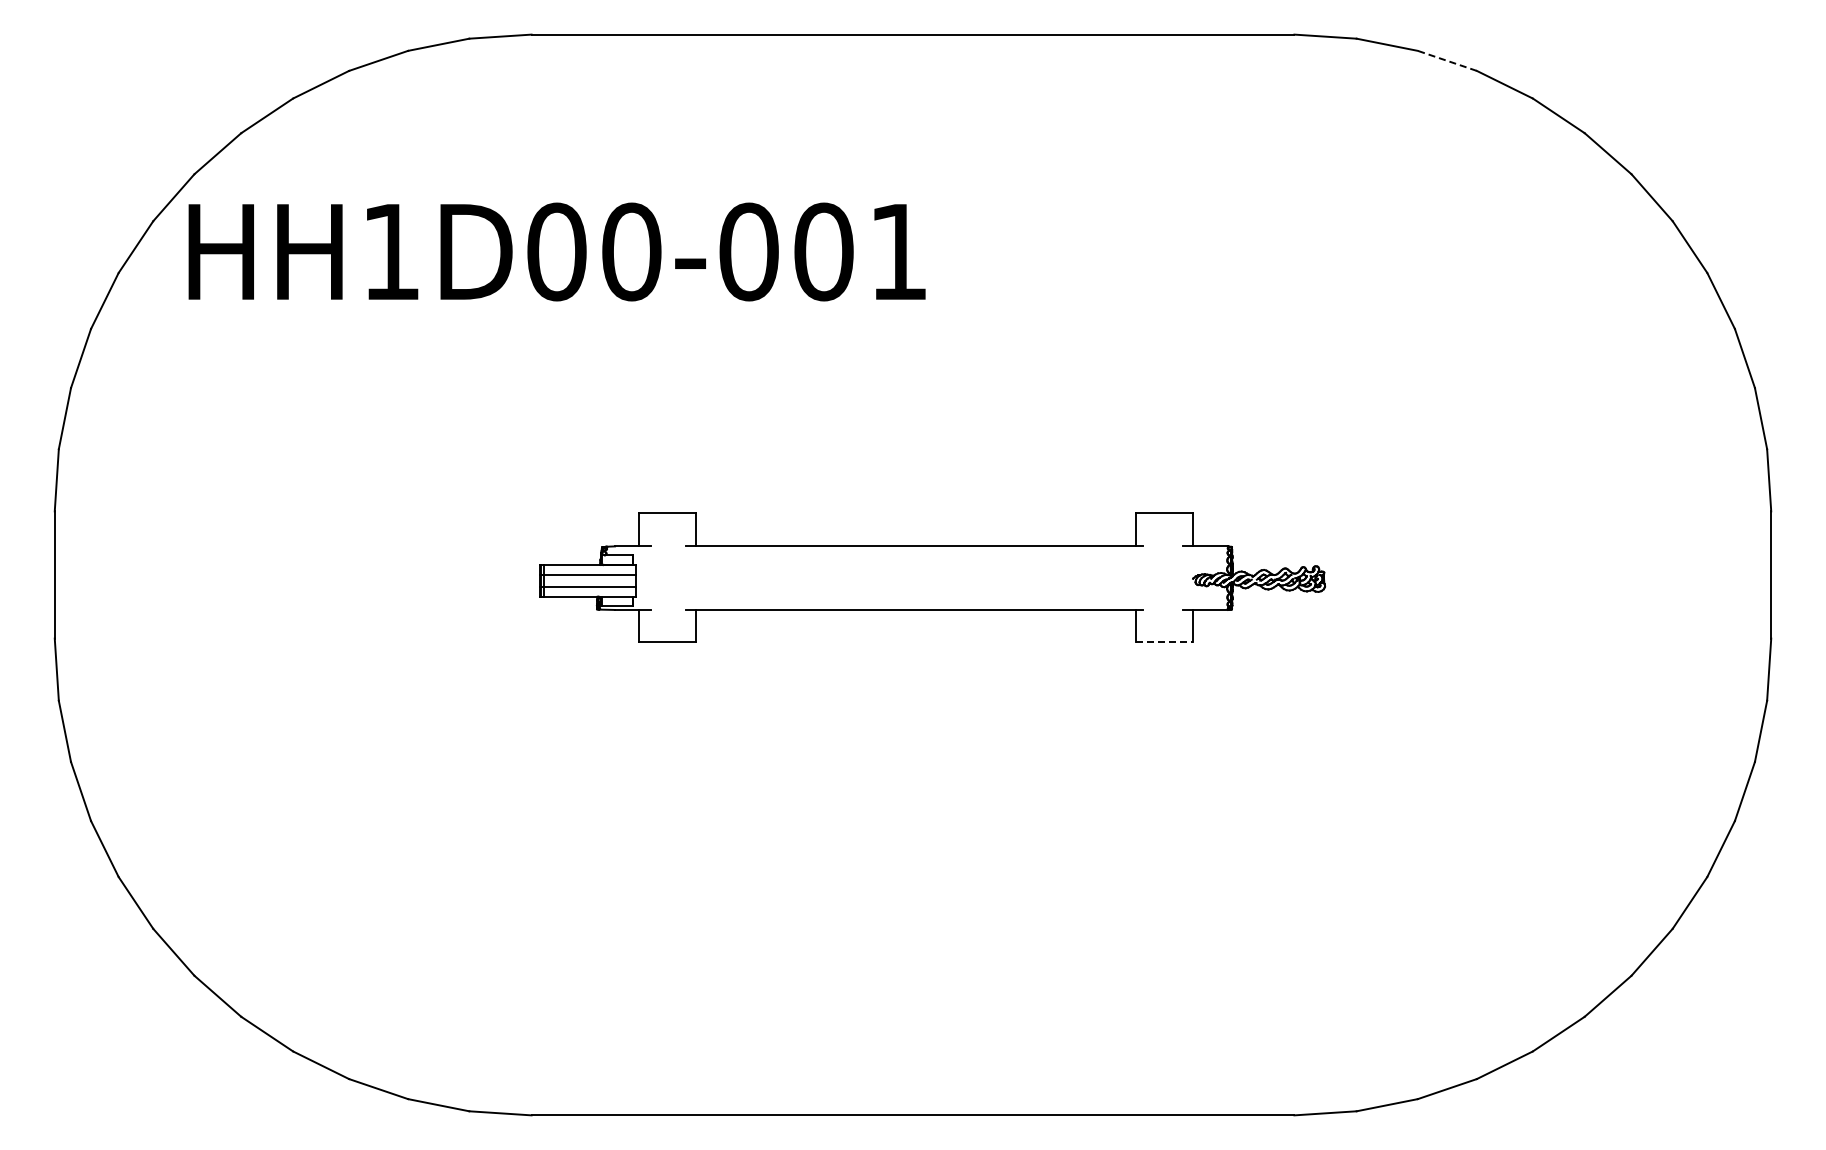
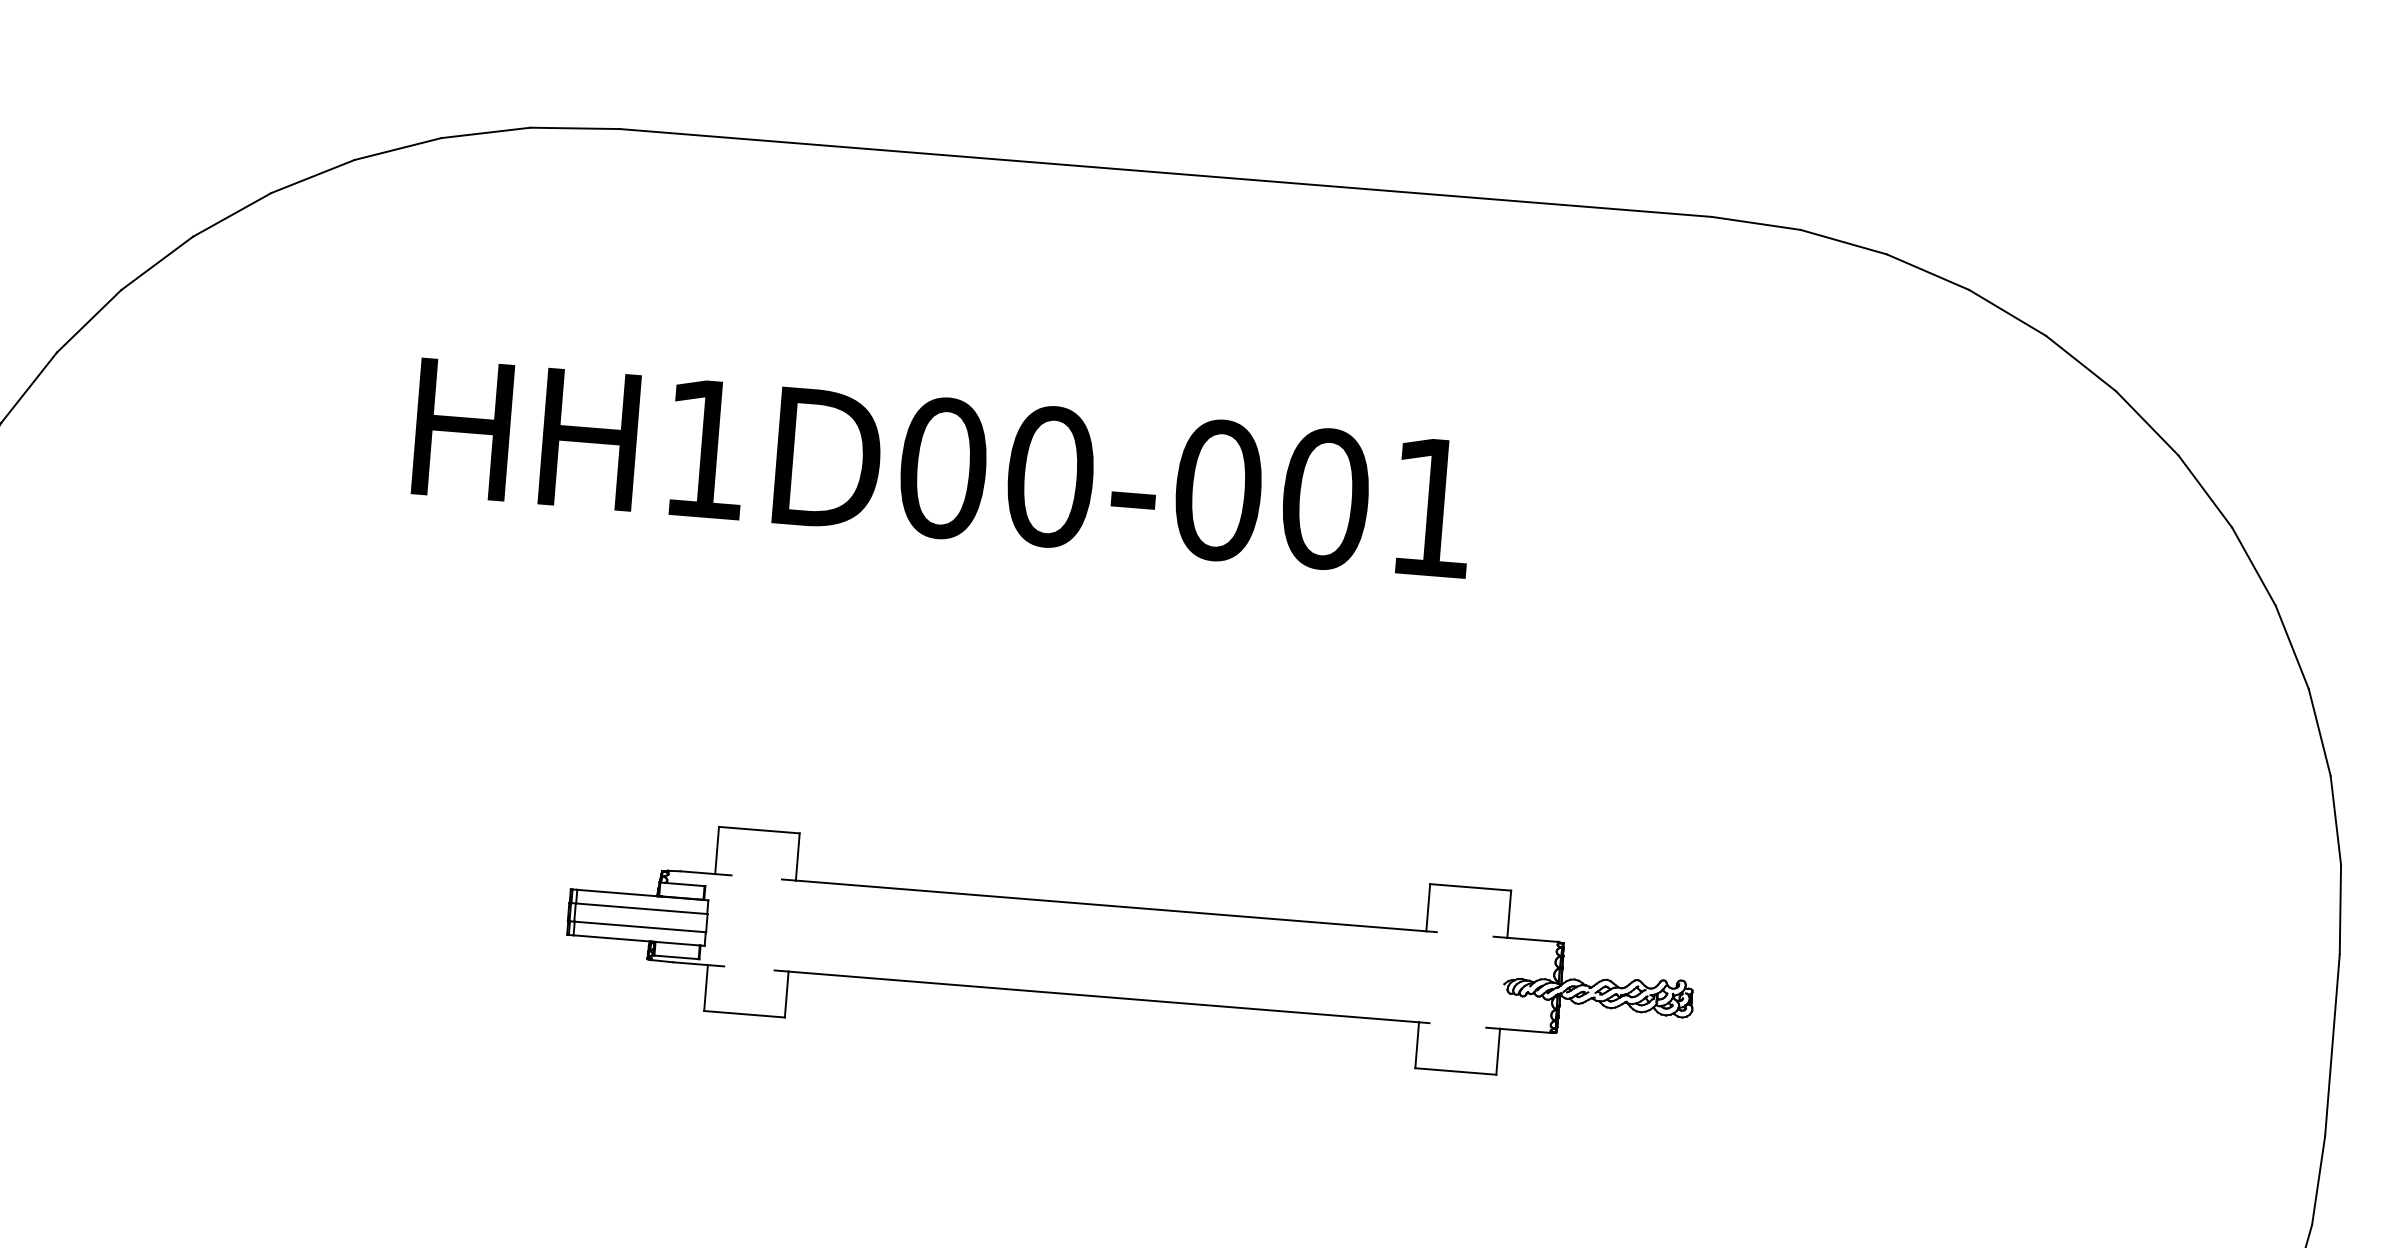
line: (1446, 60) -> (1926, 271), dashed -> solid
text: (556, 251) -> (942, 467), moved
line: (1164, 642) -> (1456, 1072), dashed -> solid

